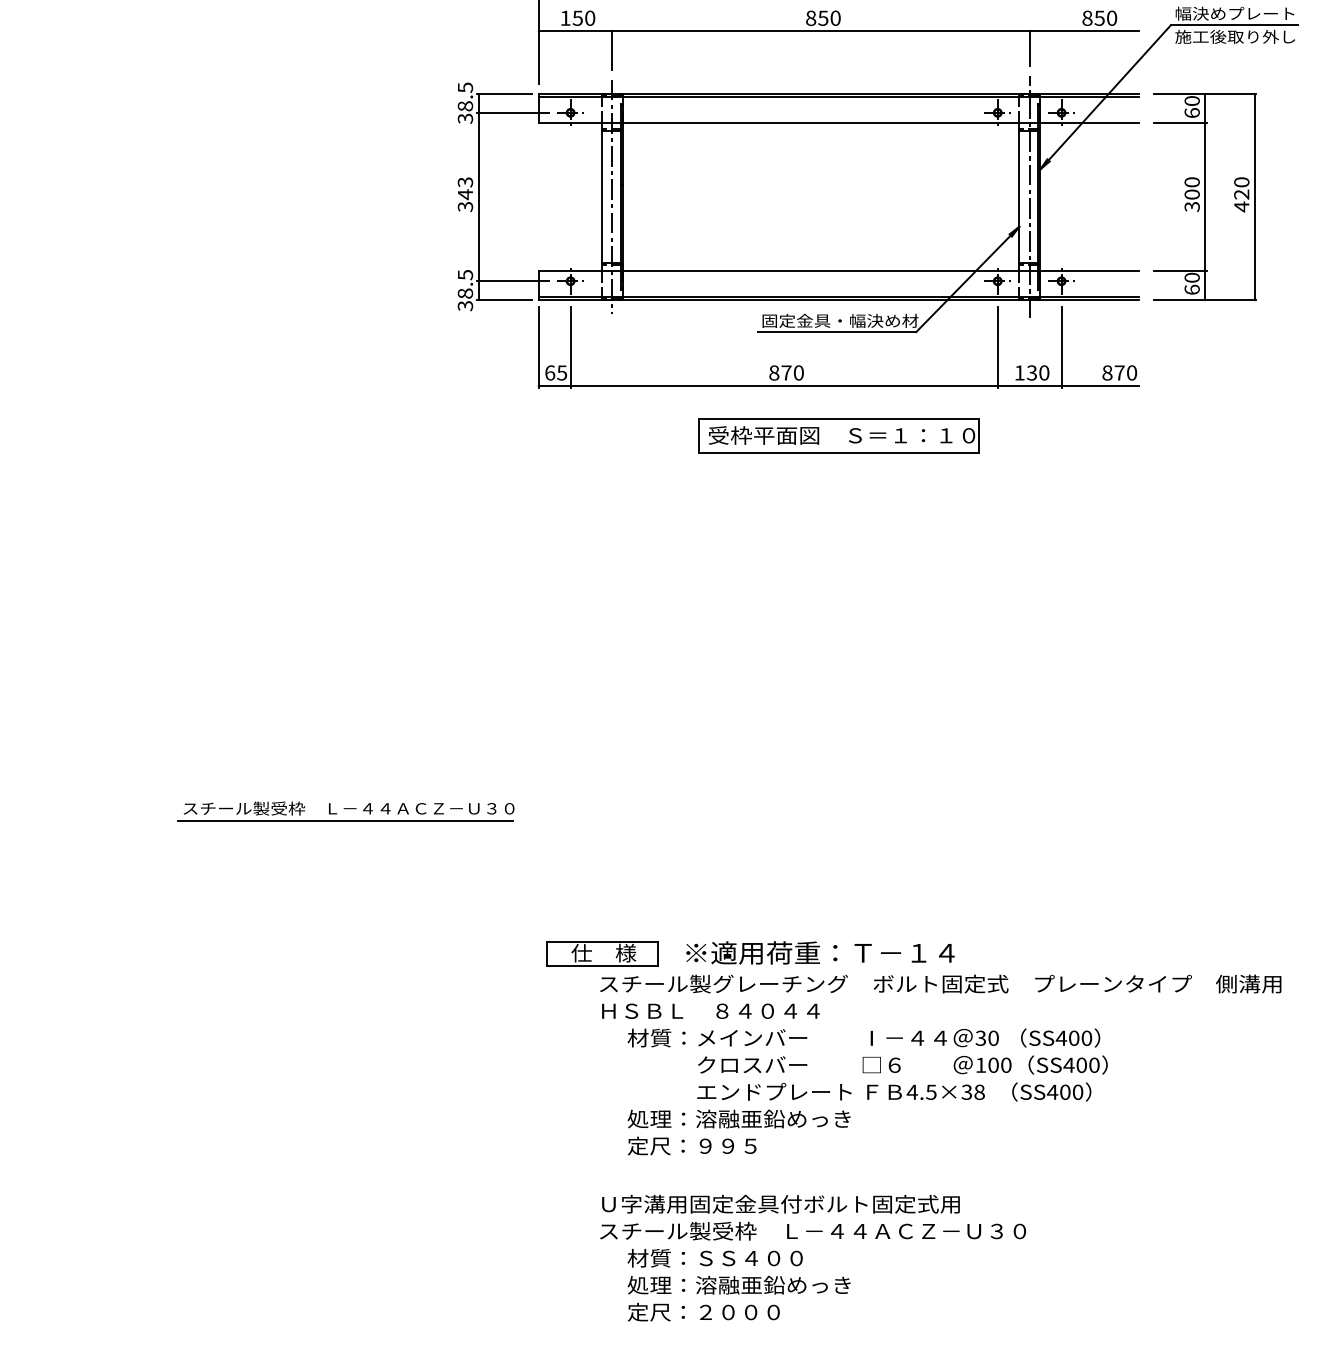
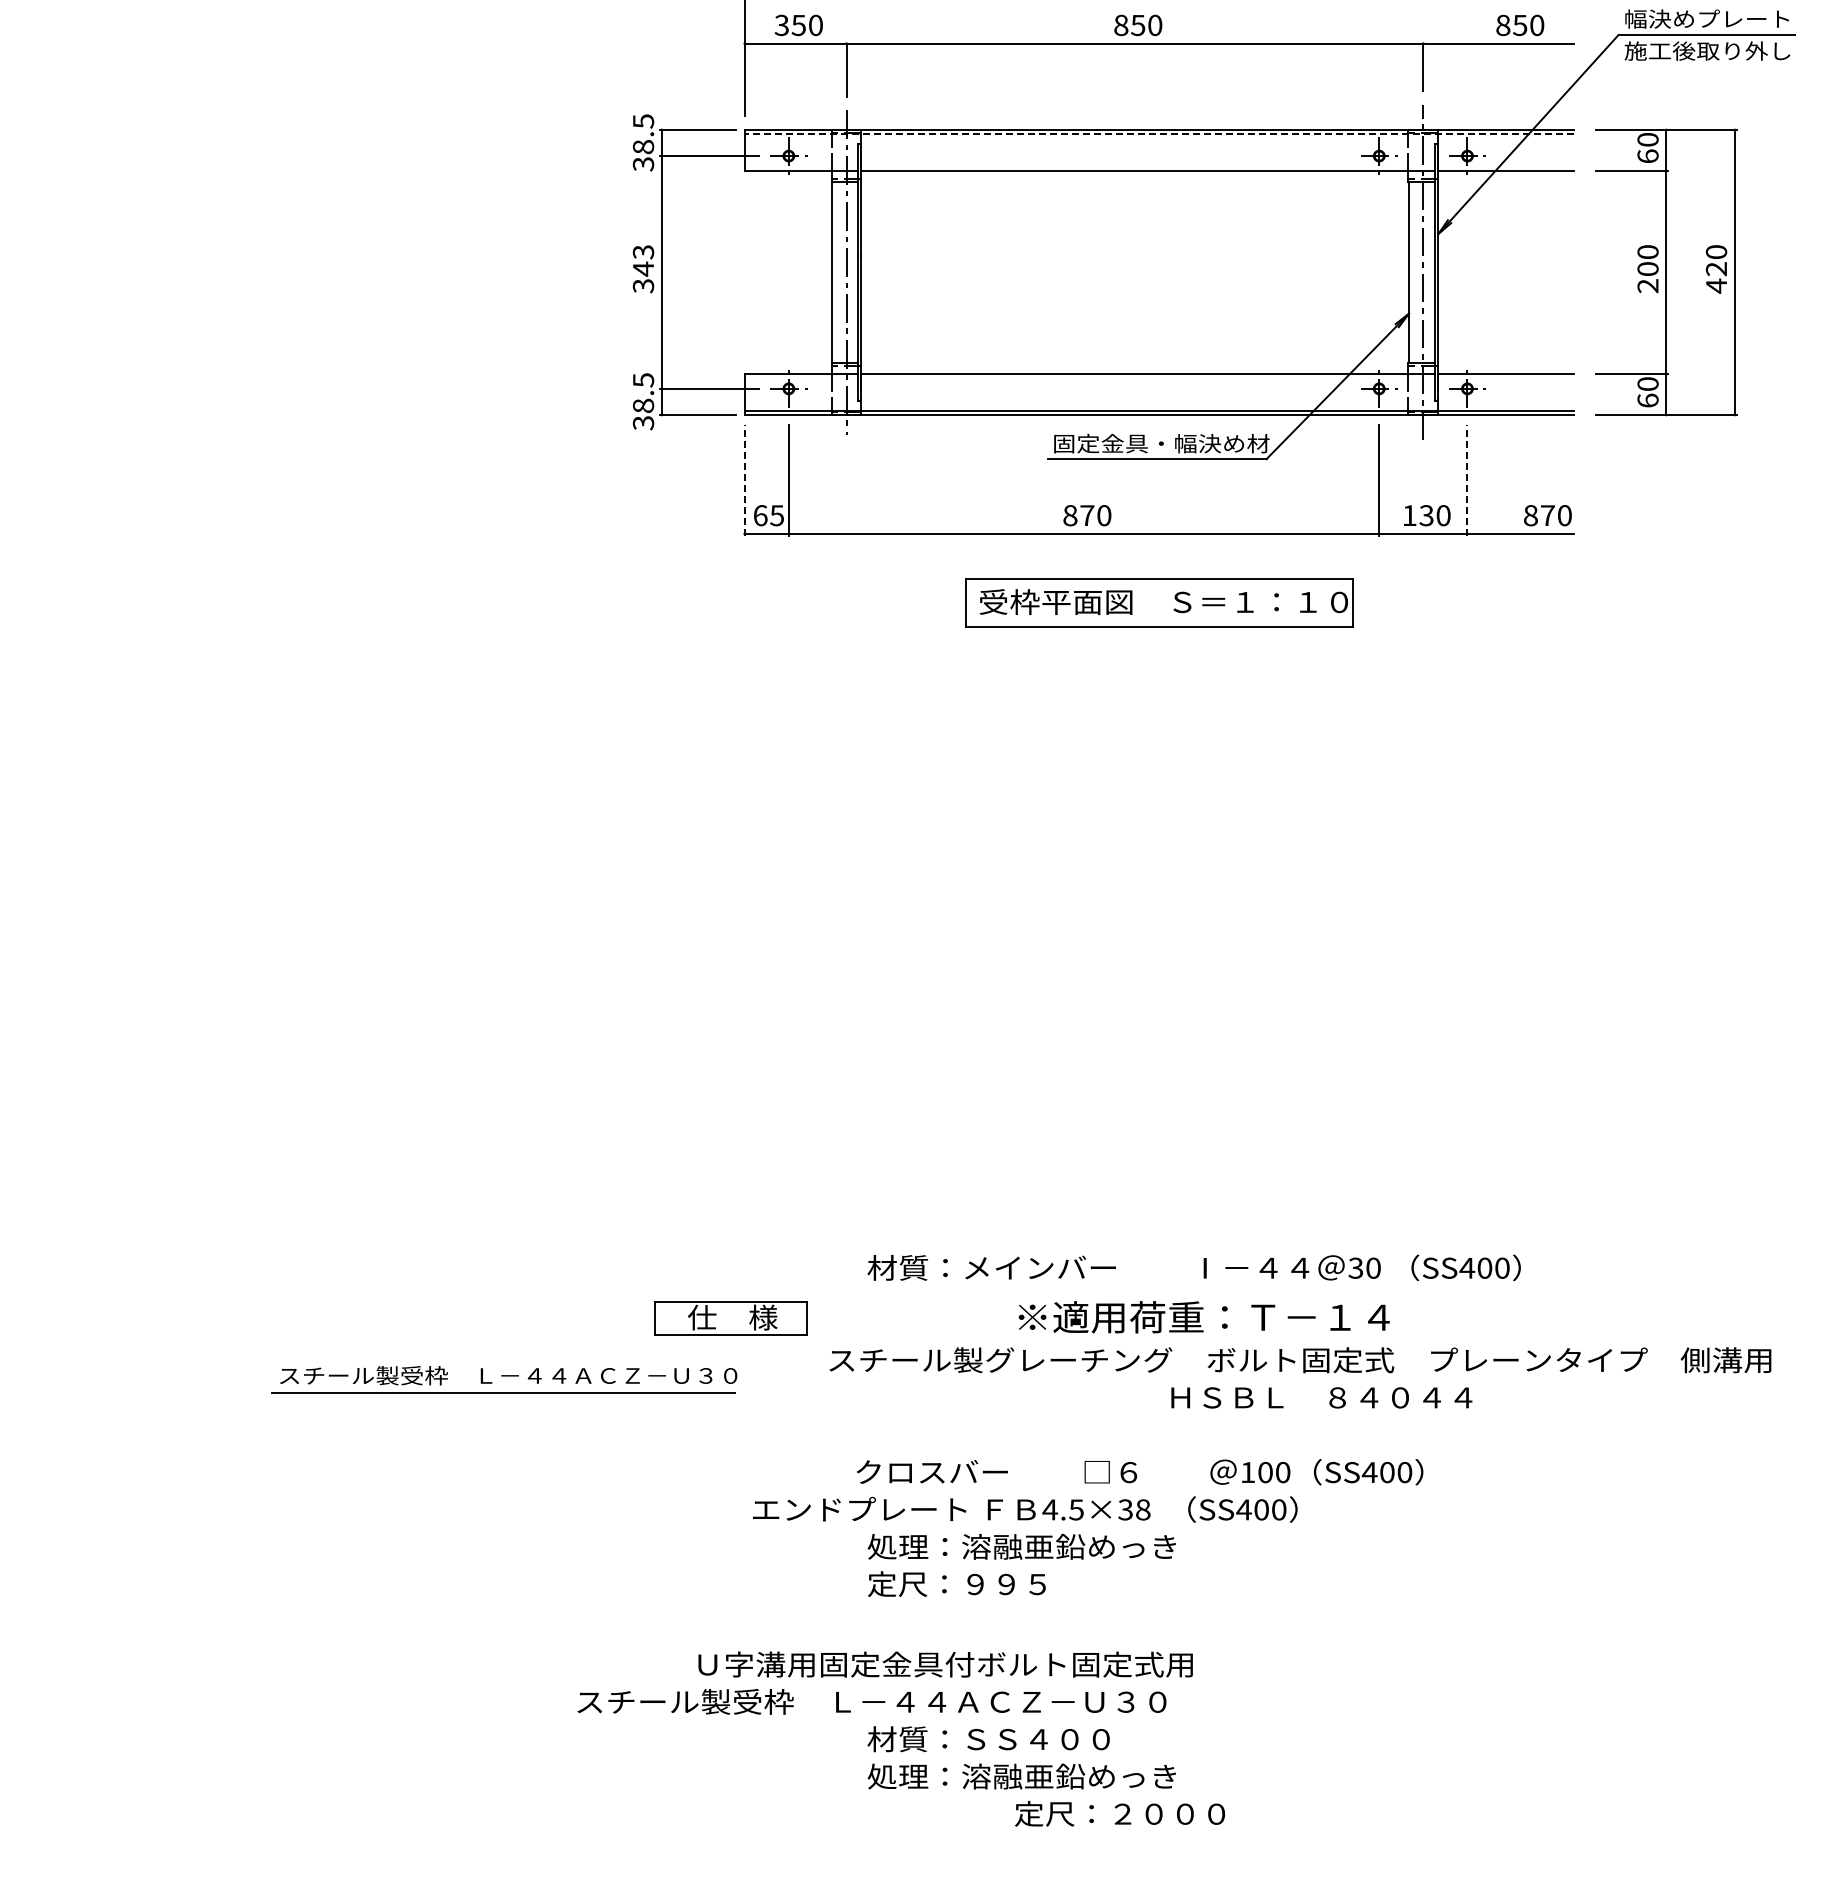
text: (565, 18) -> (781, 25), 150 -> 350
line: (838, 97) -> (1159, 134), solid -> dashed
text: (1192, 207) -> (1648, 286), 300 -> 200
line: (538, 347) -> (744, 480), solid -> dashed
line: (1061, 347) -> (1467, 480), solid -> dashed
part: (346, 811) -> (504, 1379), moved
part: (602, 953) -> (730, 1318), moved
text: (819, 953) -> (1203, 1317), moved
text: (710, 1011) -> (1321, 1397), moved
text: (863, 1037) -> (1193, 1267), moved
text: (902, 1065) -> (1139, 1472), moved
text: (894, 1092) -> (1025, 1509), moved
text: (780, 1204) -> (945, 1664), moved
text: (812, 1230) -> (871, 1701), moved
text: (703, 1311) -> (1119, 1813), moved

